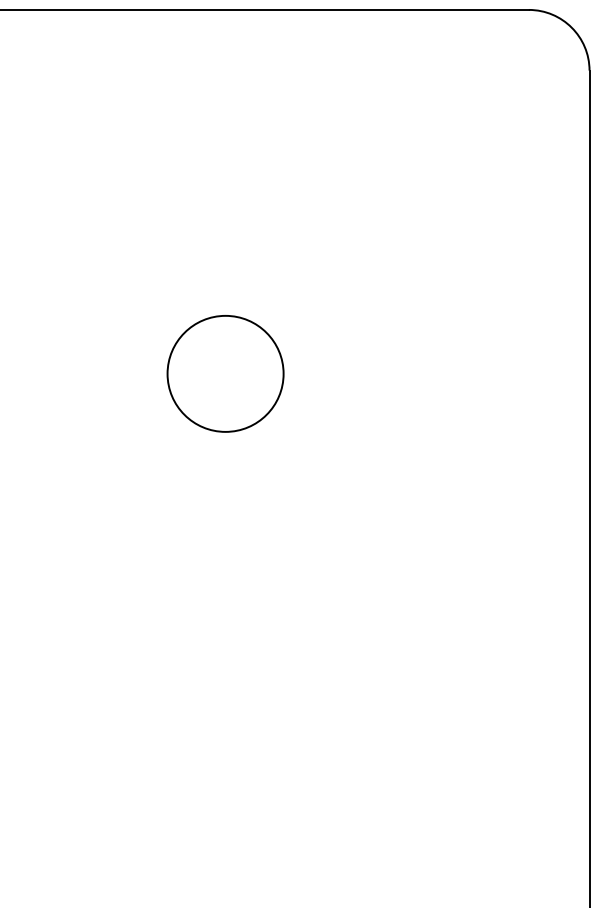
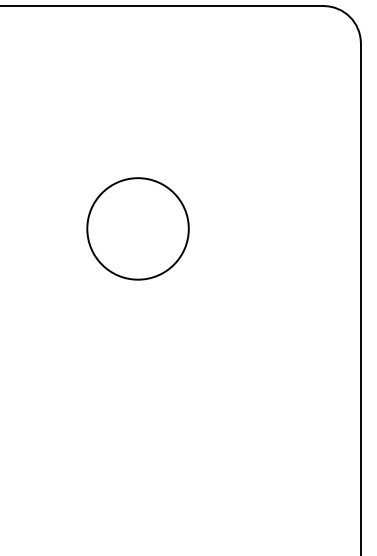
circle: (224, 373) -> (137, 228), size x1.43

